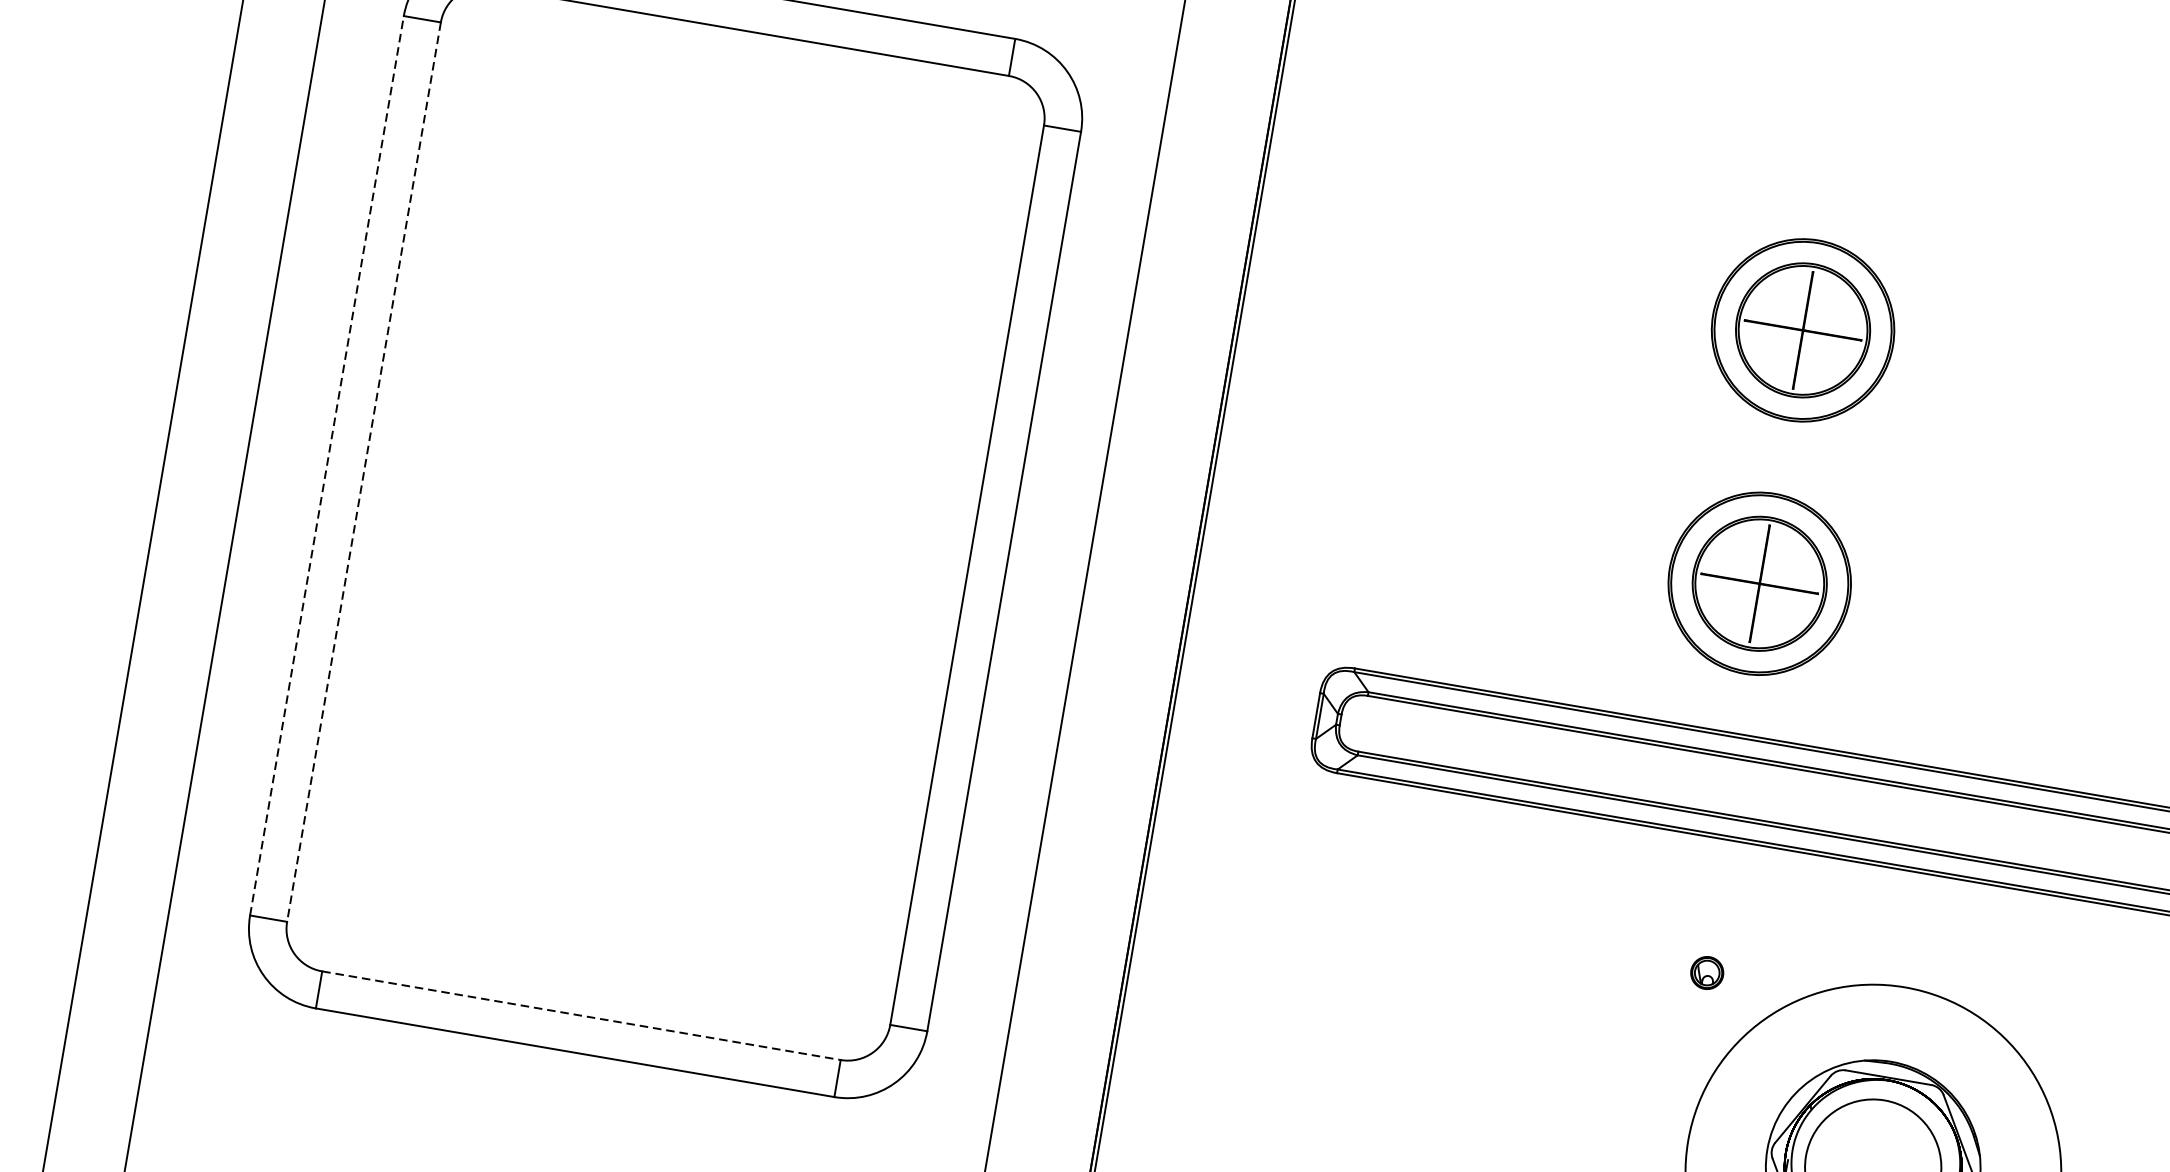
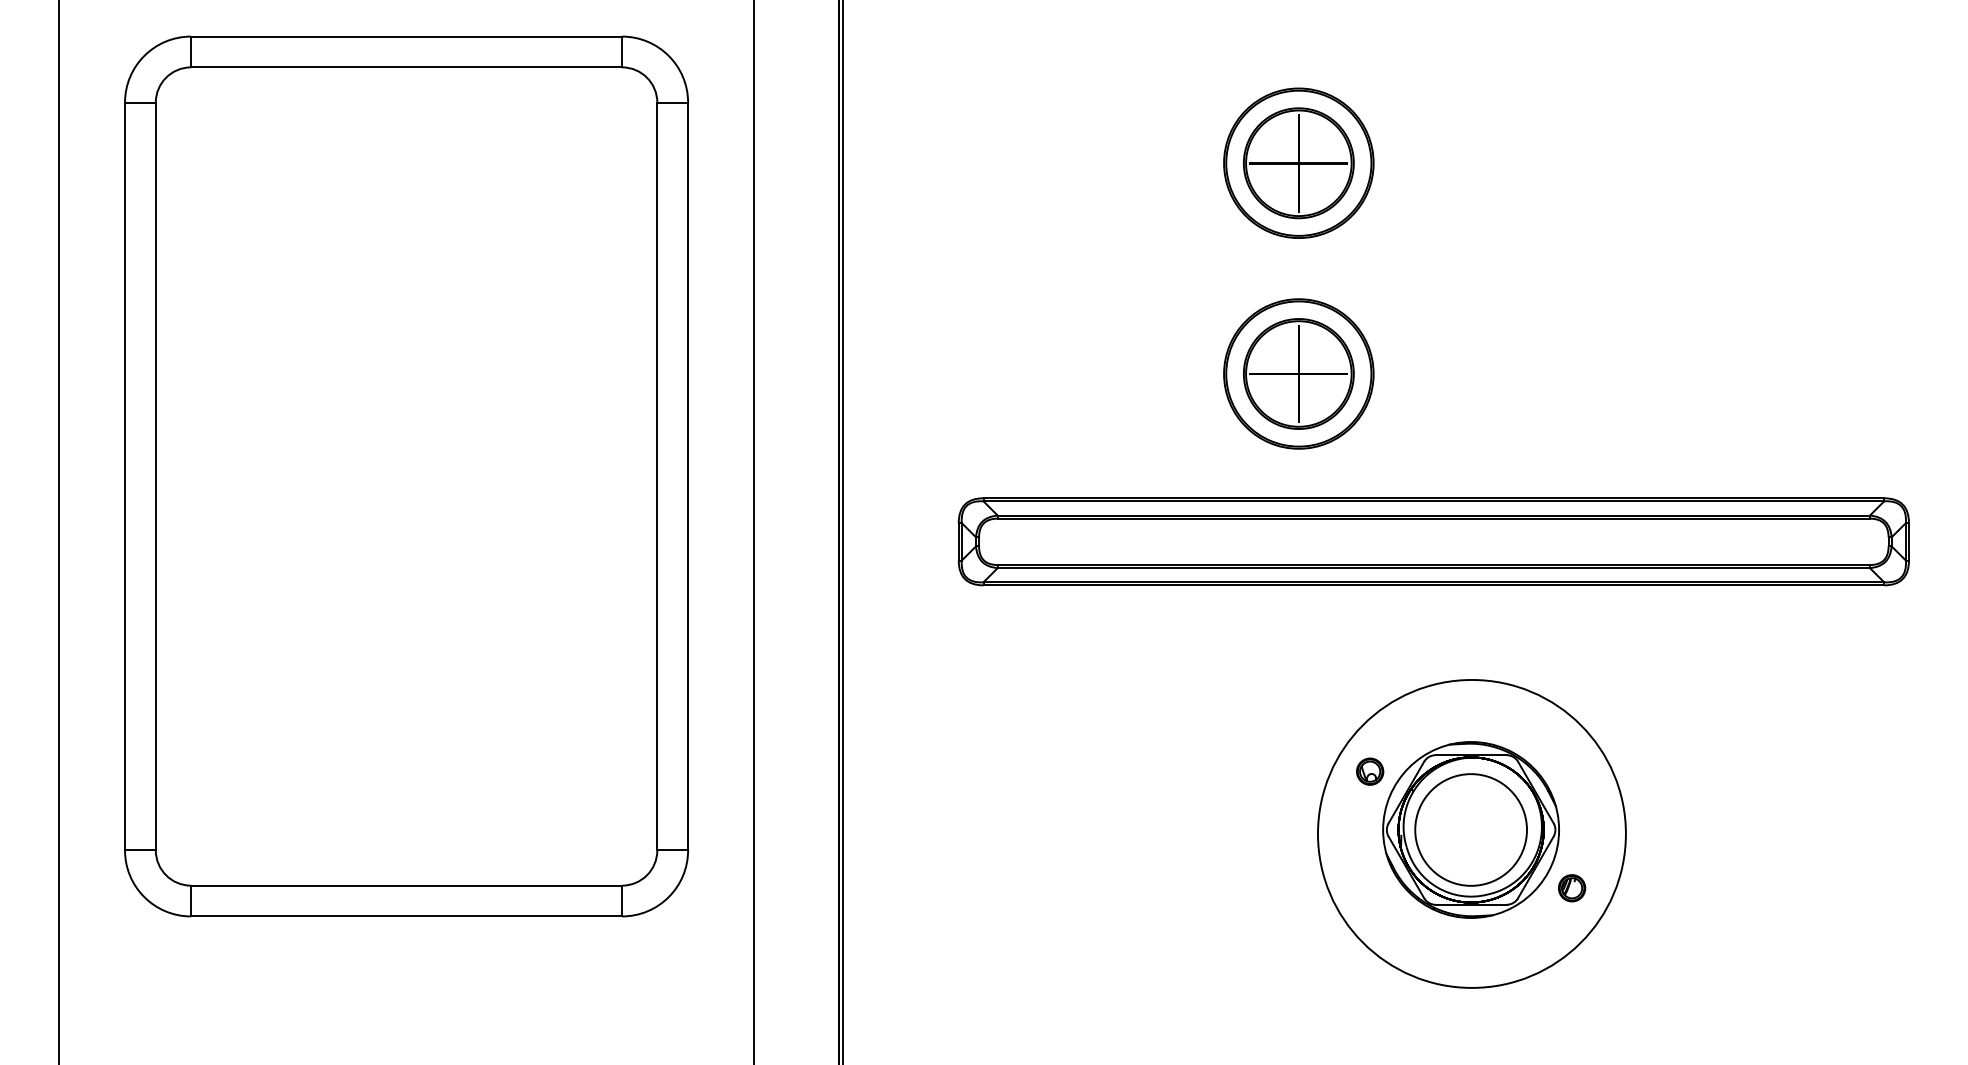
line: (327, 465) -> (125, 476), dashed -> solid
line: (363, 472) -> (155, 476), dashed -> solid
part: (1707, 972) -> (1370, 771), moved
line: (581, 1015) -> (406, 885), dashed -> solid

